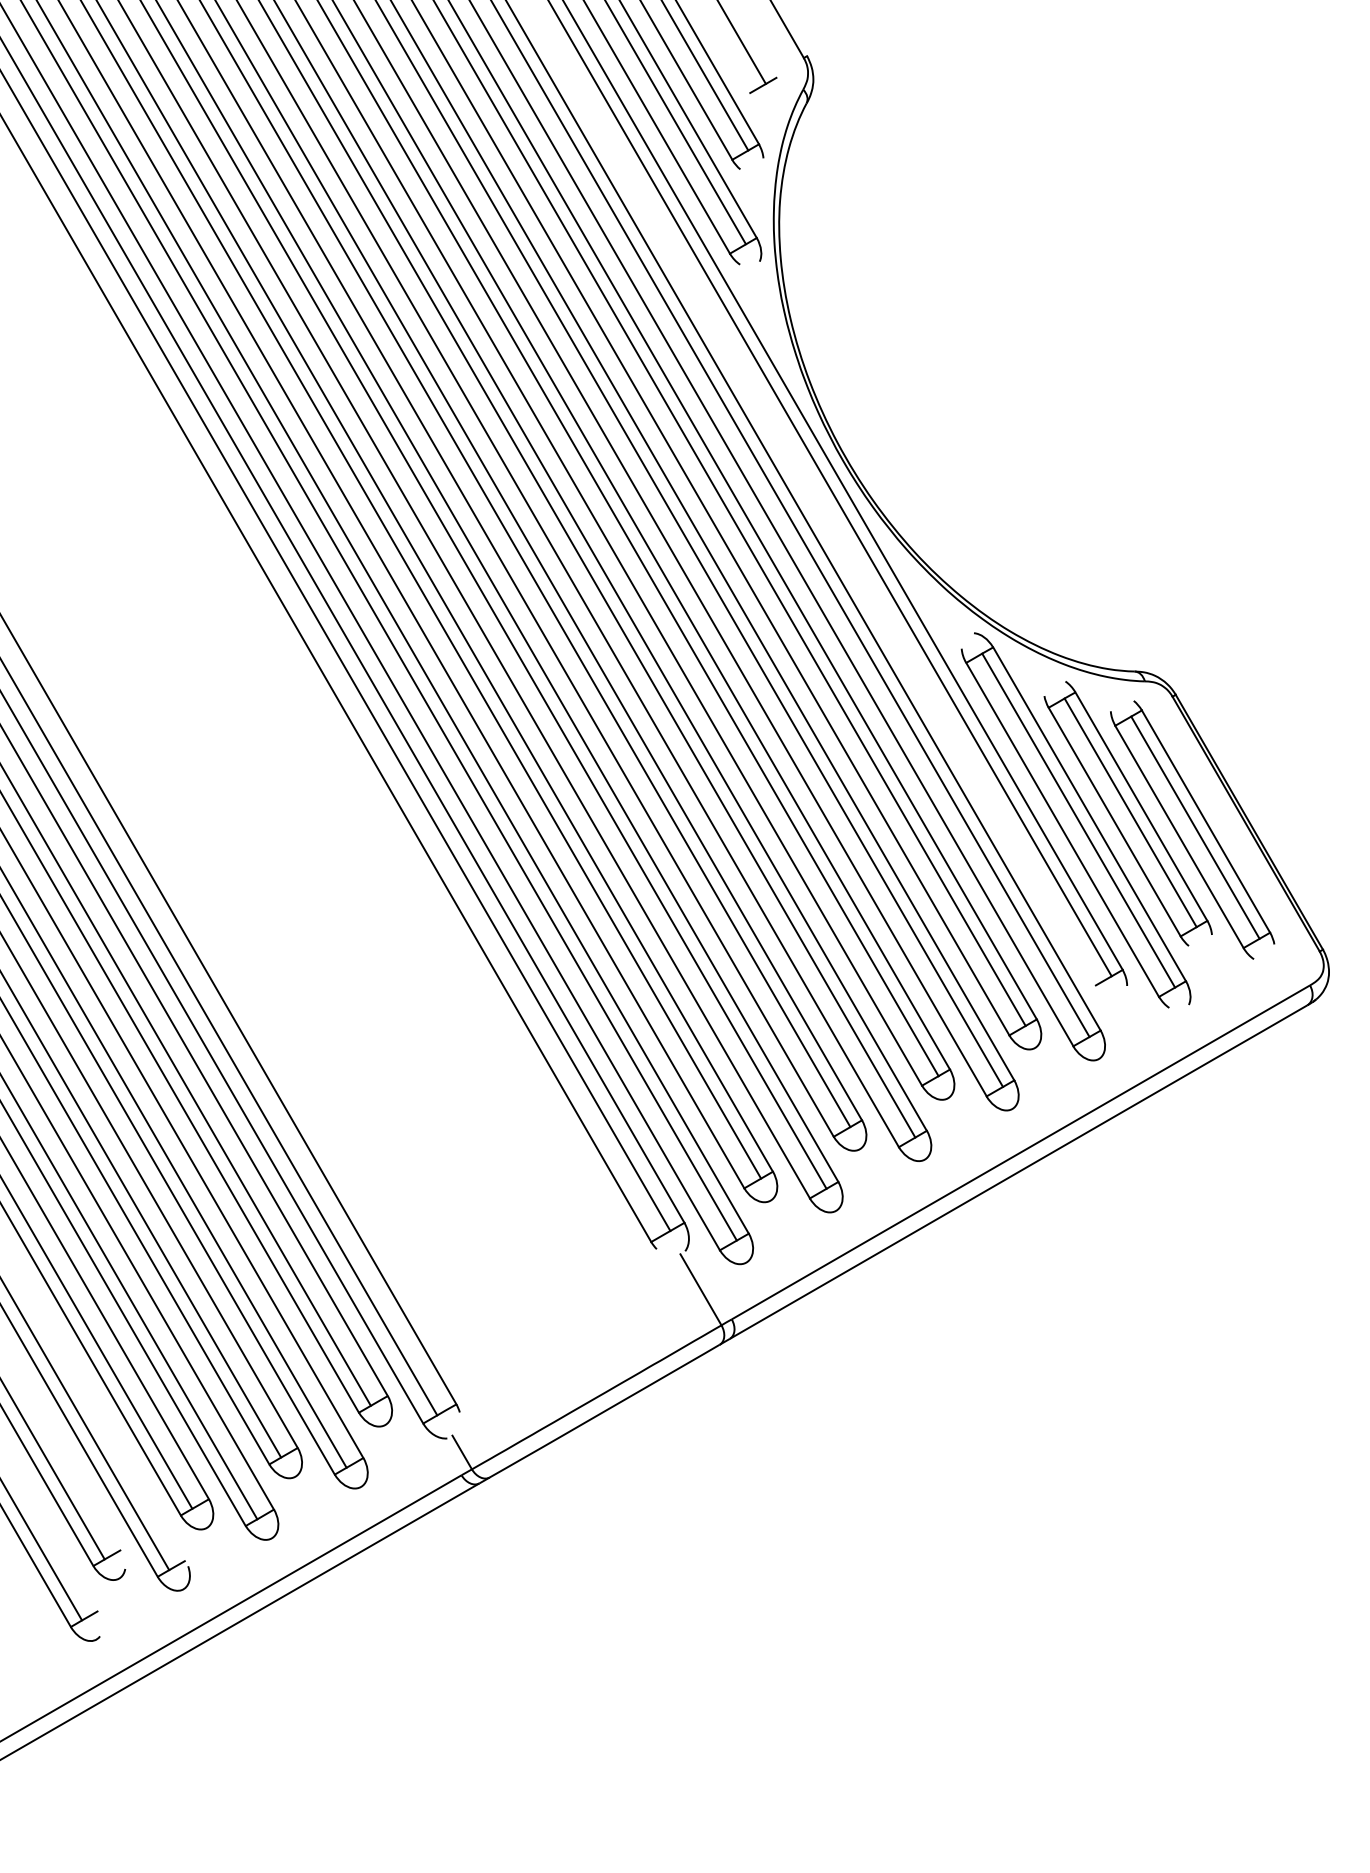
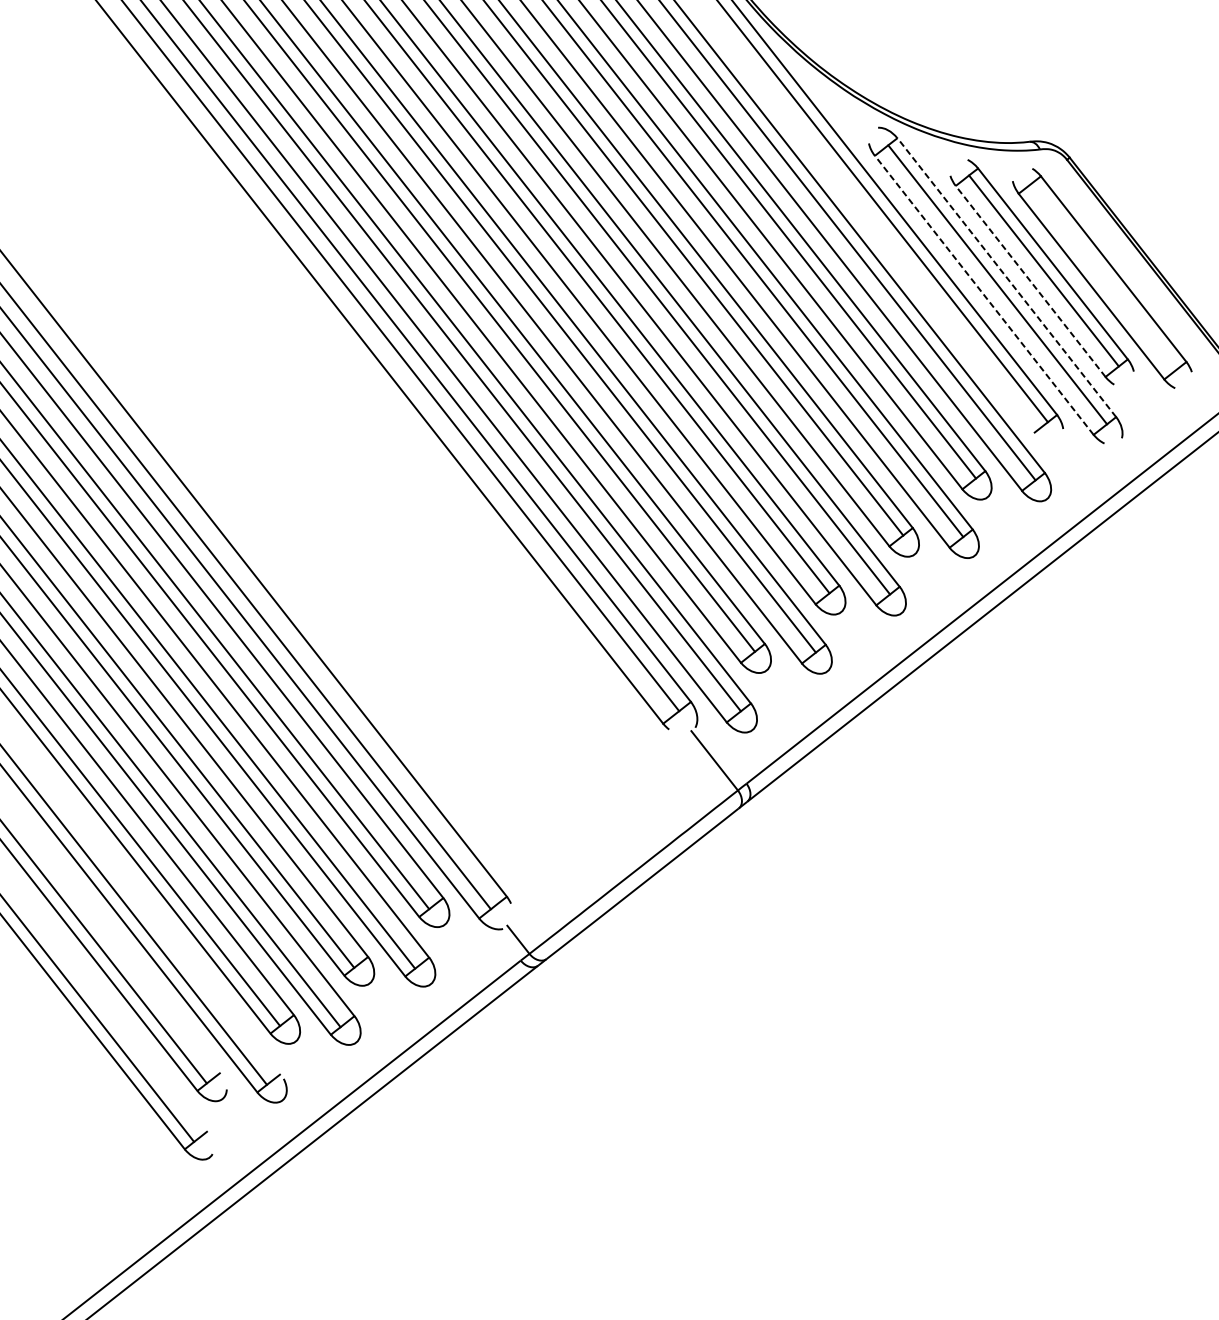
line: (1089, 814) -> (1006, 277), solid -> dashed
line: (1114, 821) -> (1030, 280), solid -> dashed
line: (1195, 827) -> (1104, 275), removed
line: (1062, 829) -> (984, 294), solid -> dashed

